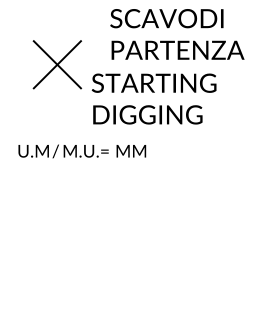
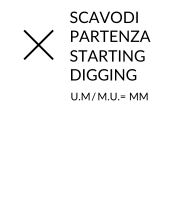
text: (154, 99) -> (107, 65), moved
text: (82, 151) -> (109, 96), moved

